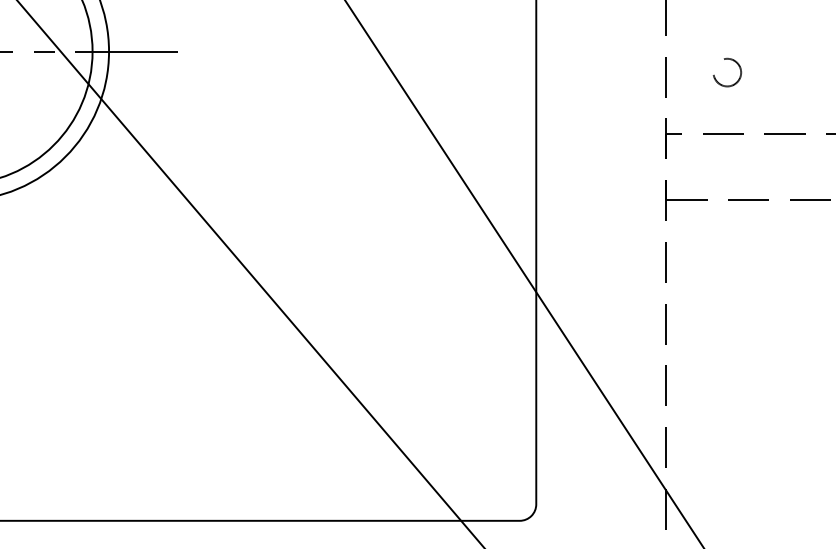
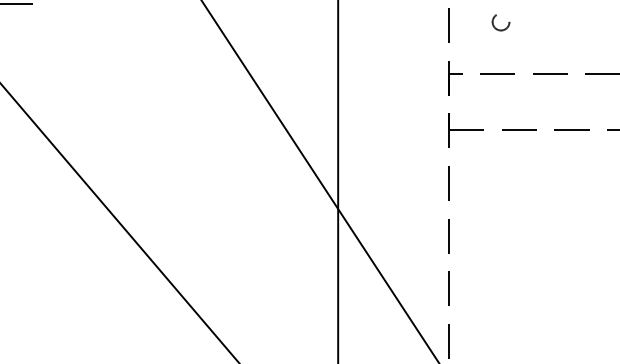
circle: (726, 73) -> (500, 22), size x0.71

